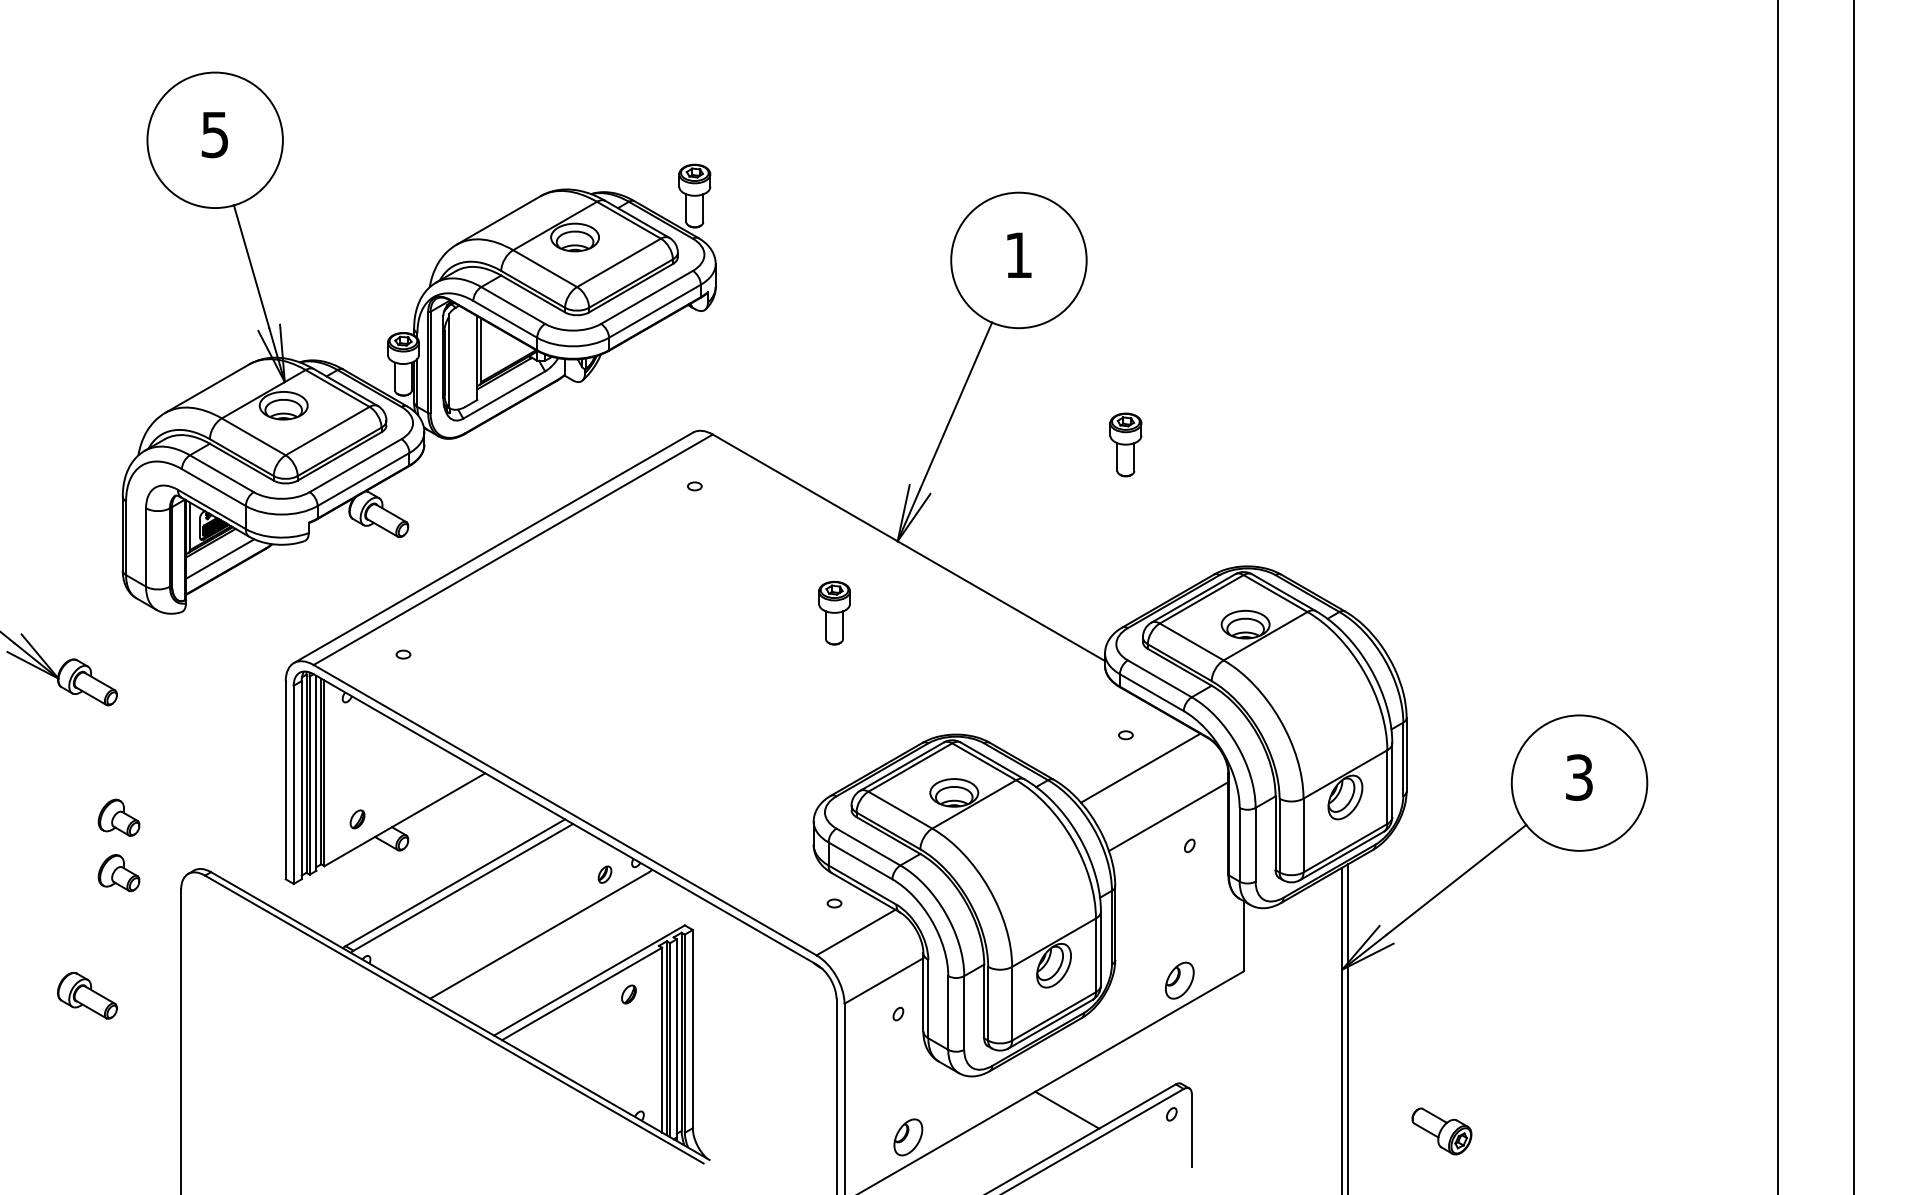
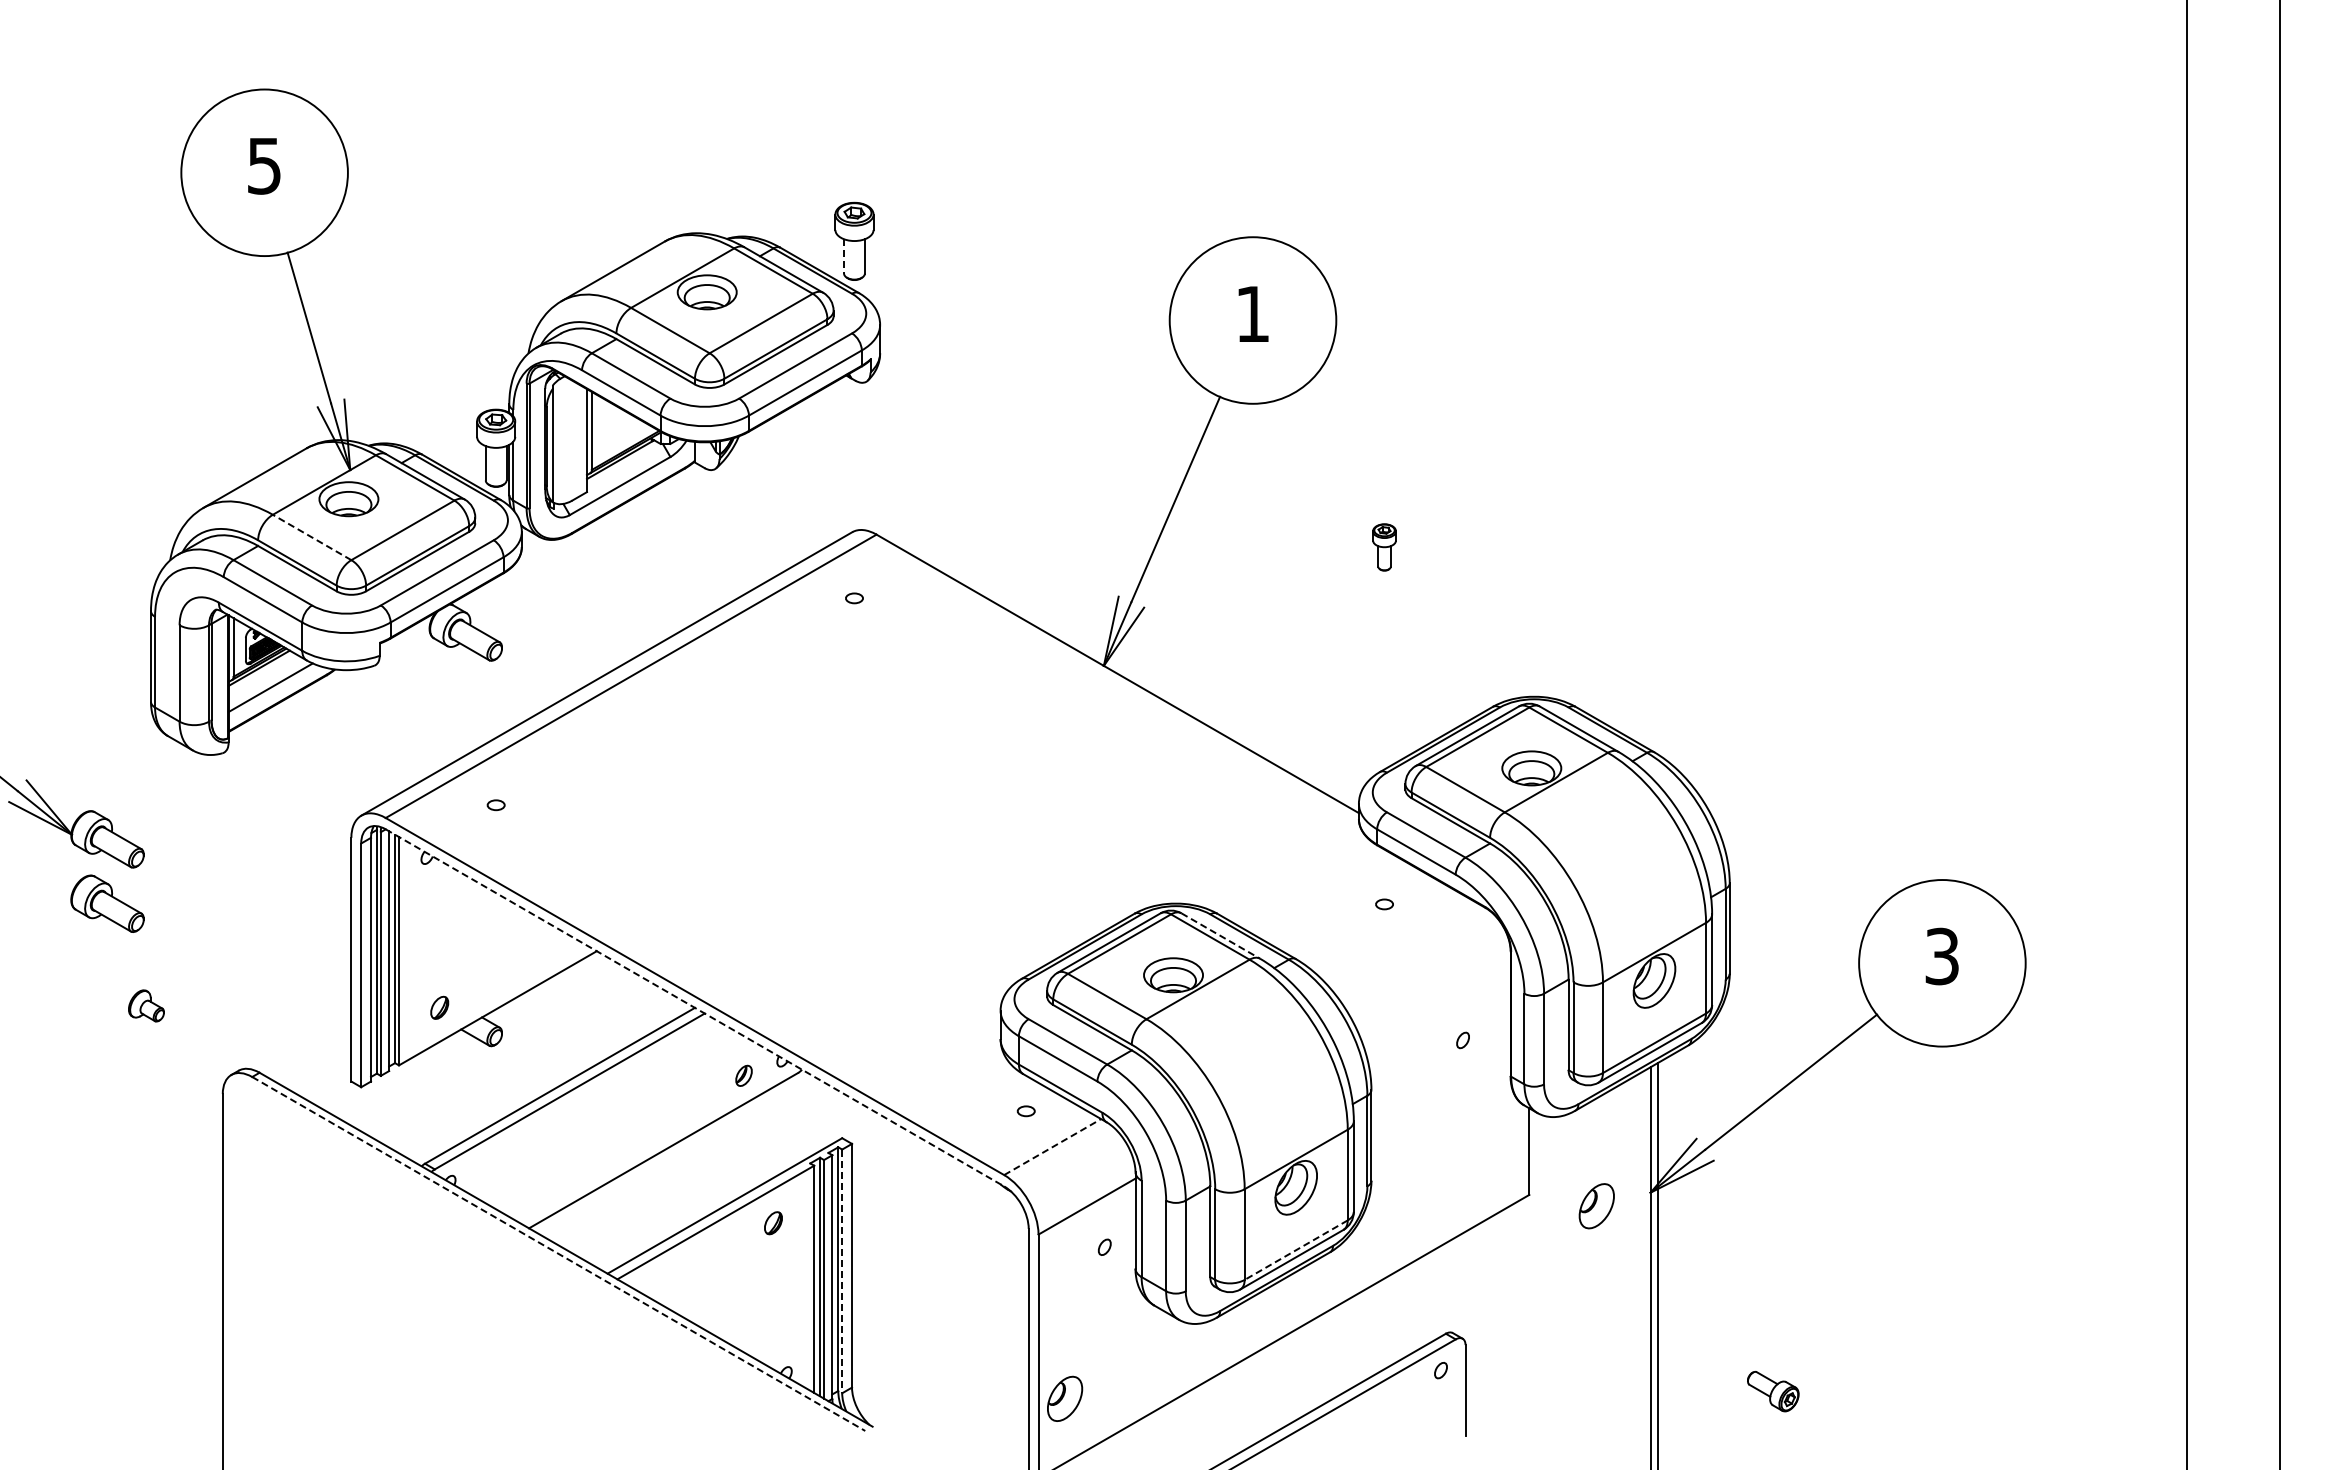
line: (686, 208) -> (844, 256), solid -> dashed
line: (253, 436) -> (311, 537), solid -> dashed
part: (1125, 445) -> (1384, 547), size x0.6
part: (834, 612) -> (1026, 753), removed
line: (993, 761) -> (1221, 936), solid -> dashed
line: (1140, 767) -> (1402, 944), removed
line: (1168, 816) -> (1436, 1004), removed
part: (119, 817) -> (146, 1005), size x0.7
line: (565, 819) -> (695, 1008), solid -> dashed
part: (119, 872) -> (146, 1073), removed
line: (855, 932) -> (1052, 1147), solid -> dashed
part: (1179, 980) -> (1596, 1206), moved
part: (87, 995) -> (107, 903), moved
line: (1054, 1016) -> (1296, 1250), solid -> dashed
line: (454, 1019) -> (558, 1253), solid -> dashed
line: (685, 1033) -> (842, 1271), solid -> dashed
line: (1067, 1110) -> (1312, 1365), removed
part: (1442, 1131) -> (1773, 1391), size x0.7
part: (908, 1137) -> (1065, 1398), moved

